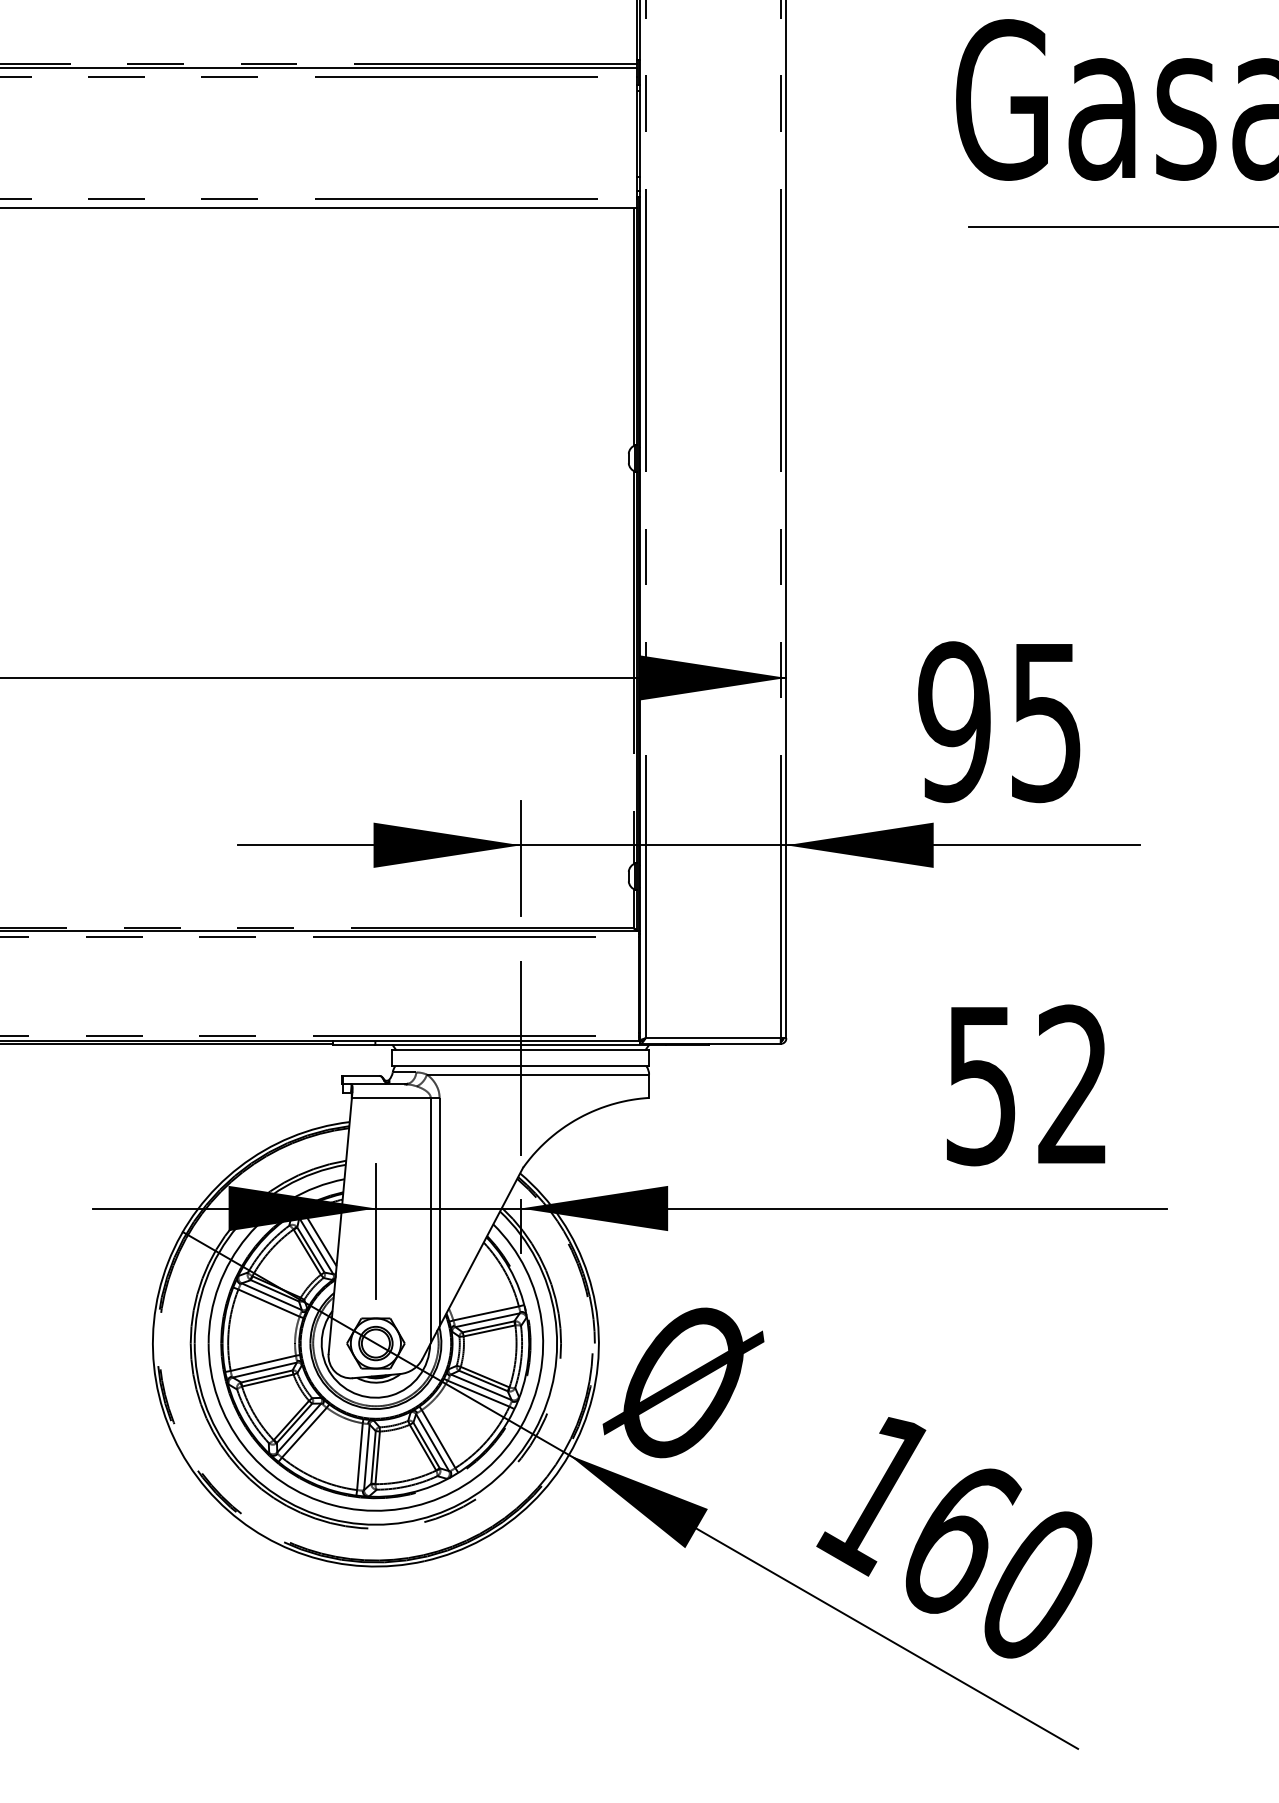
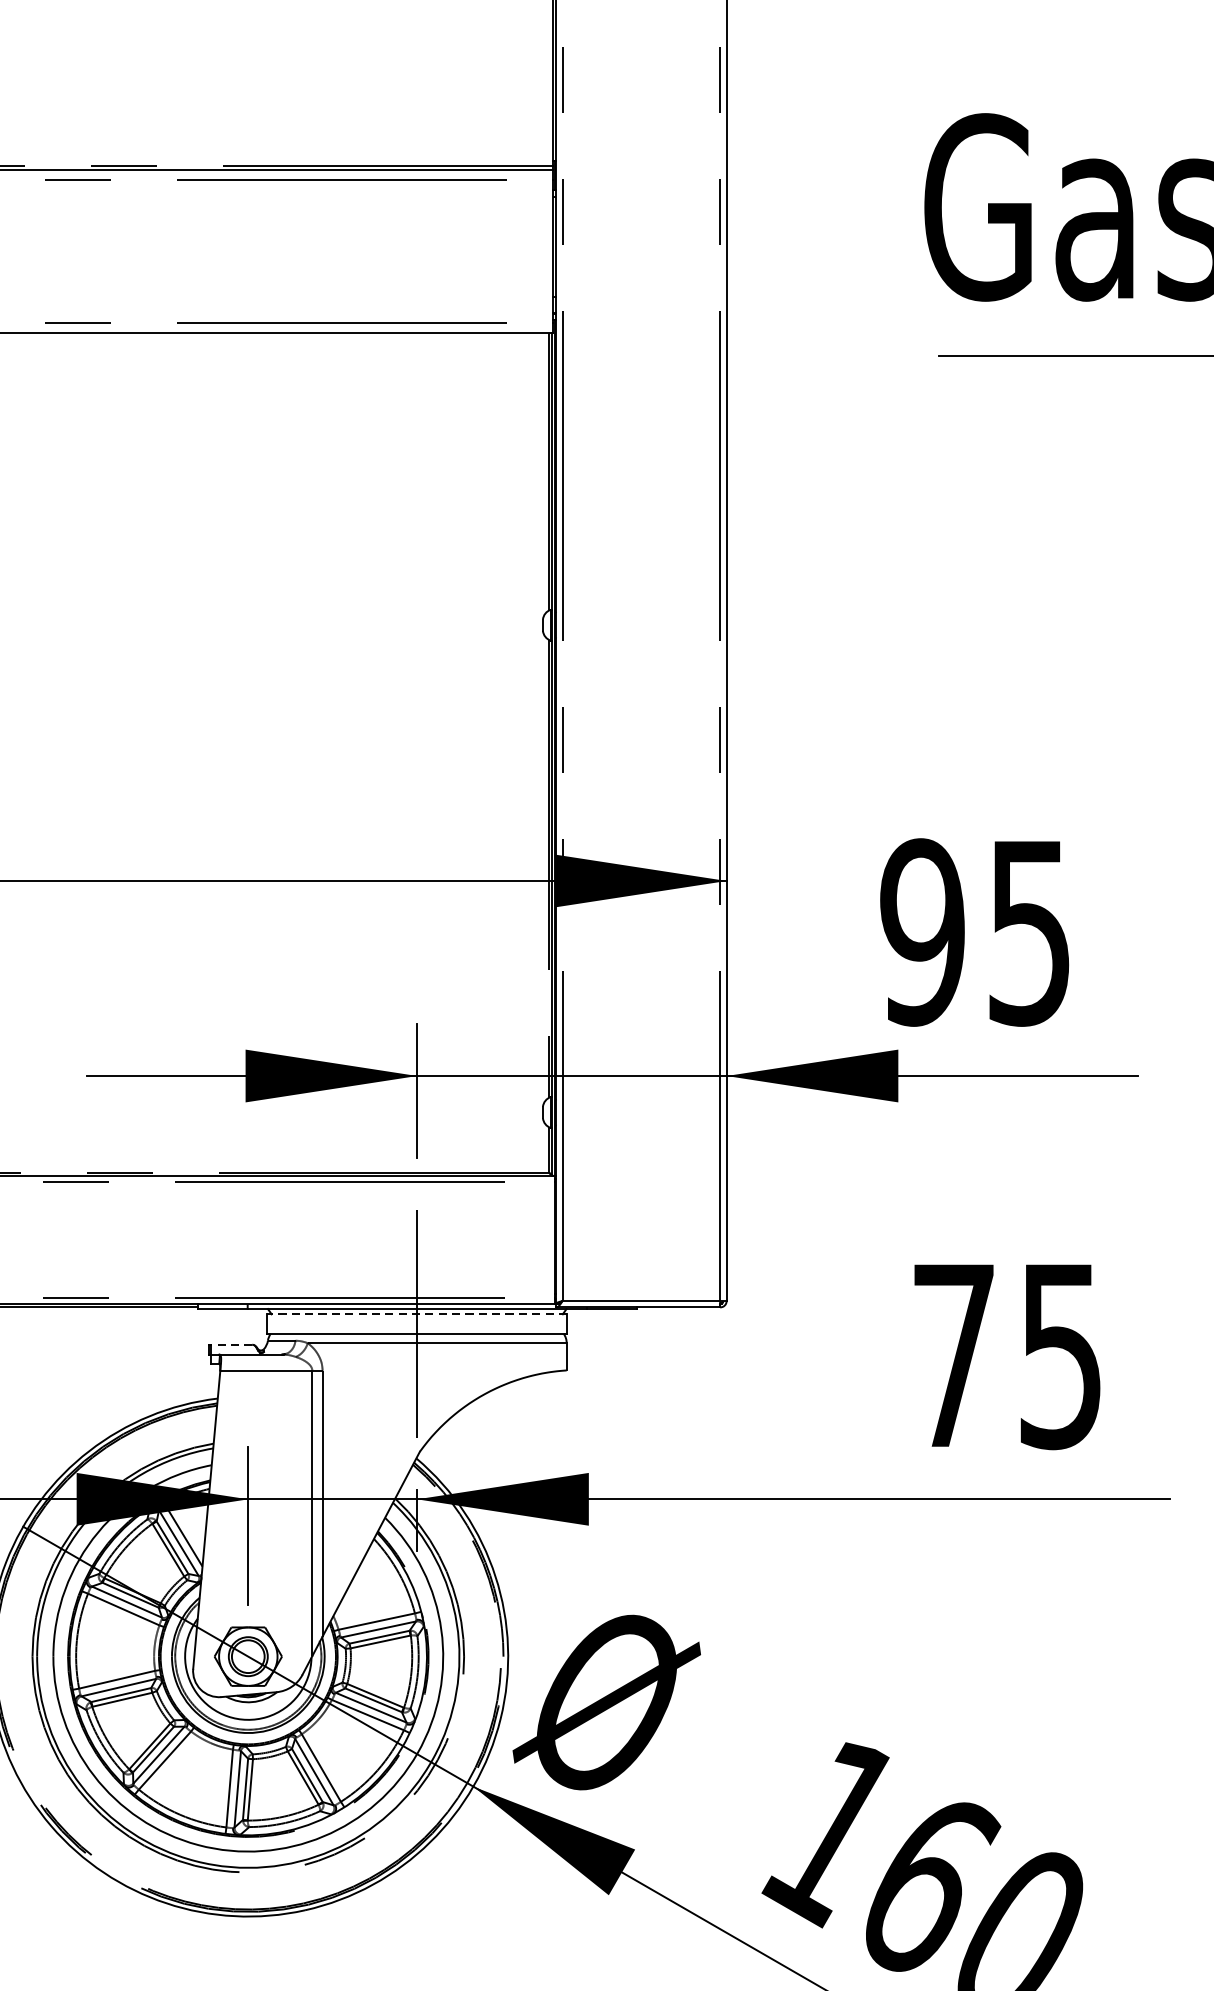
line: (520, 1049) -> (416, 1314), solid -> dashed
line: (361, 1075) -> (231, 1344), solid -> dashed
text: (1026, 1085) -> (1006, 1355), 52 -> 75

